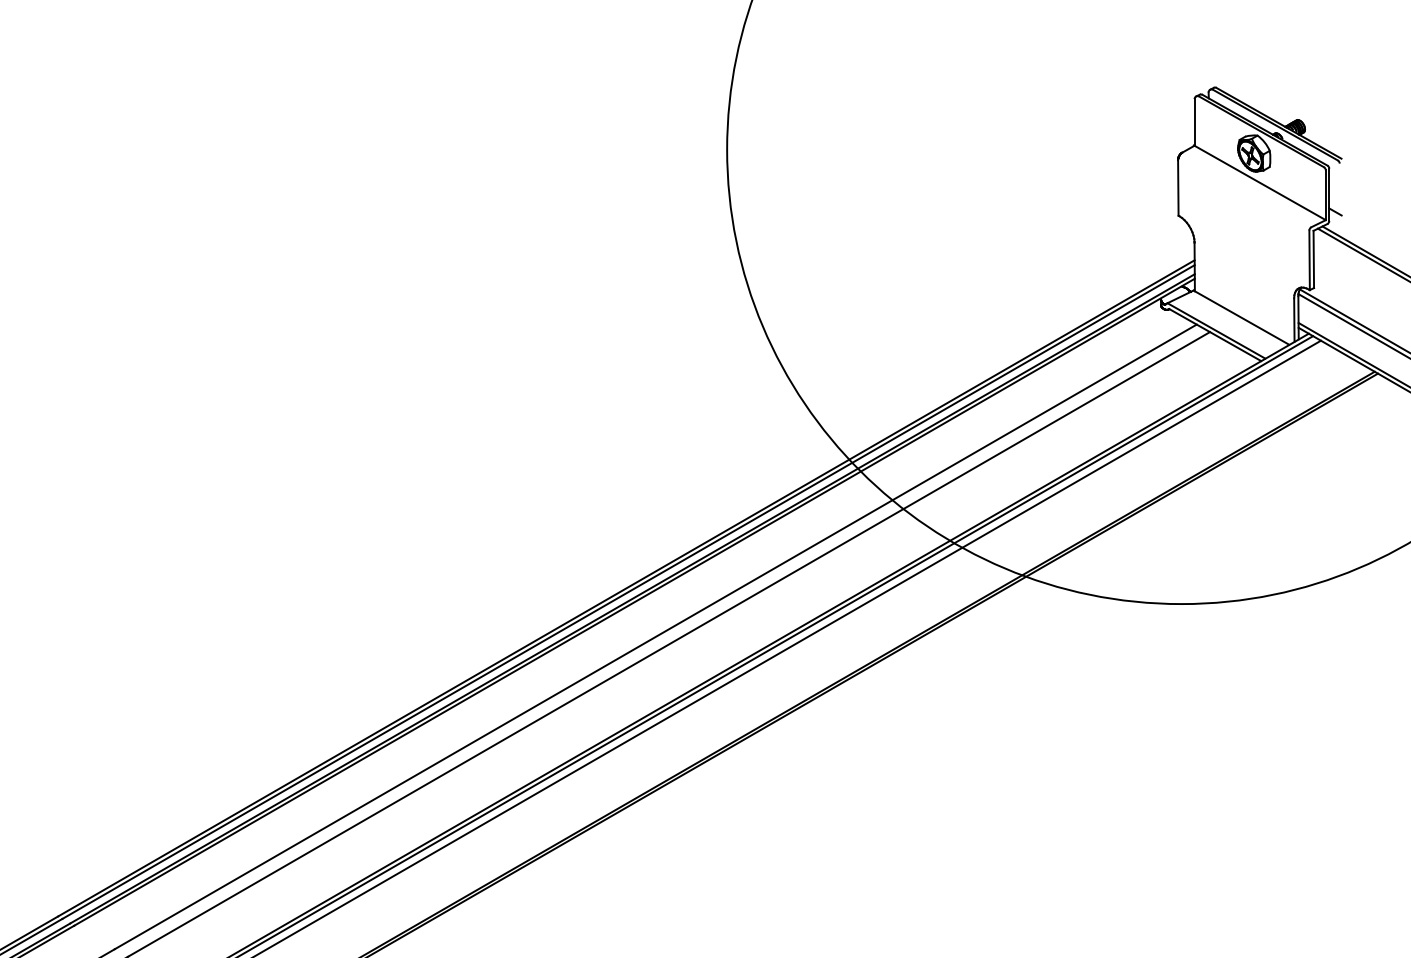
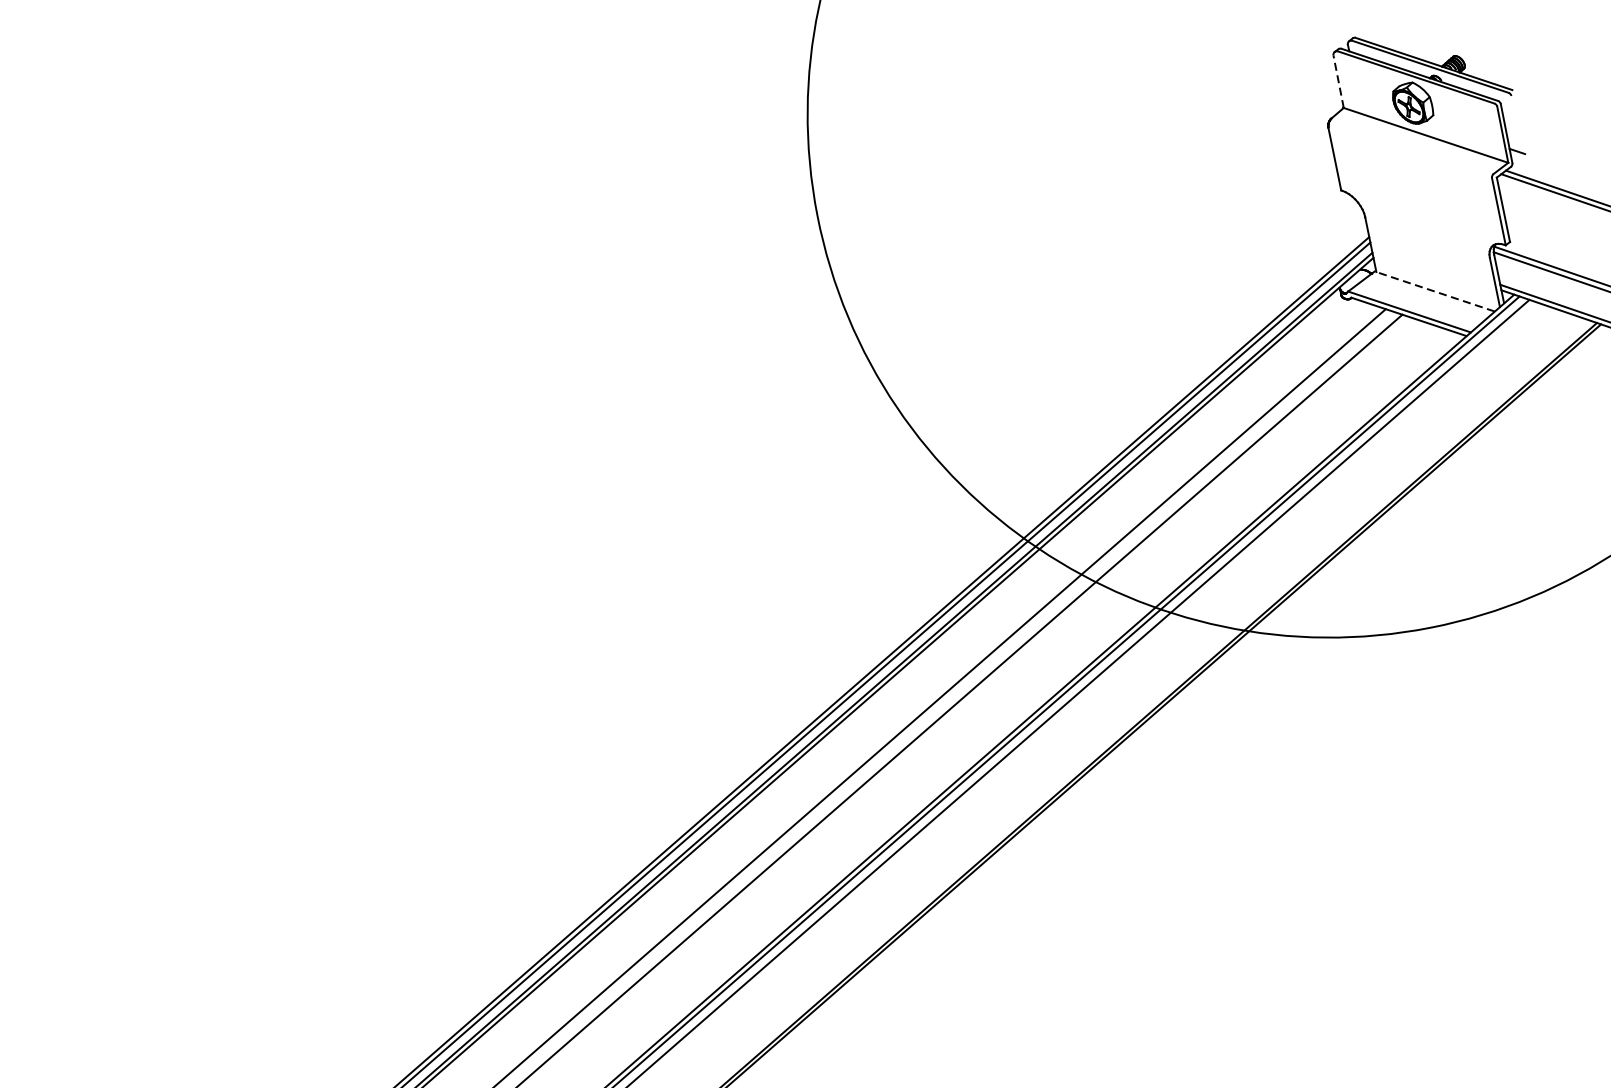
line: (1194, 121) -> (1338, 80), solid -> dashed
line: (1241, 317) -> (1434, 291), solid -> dashed

